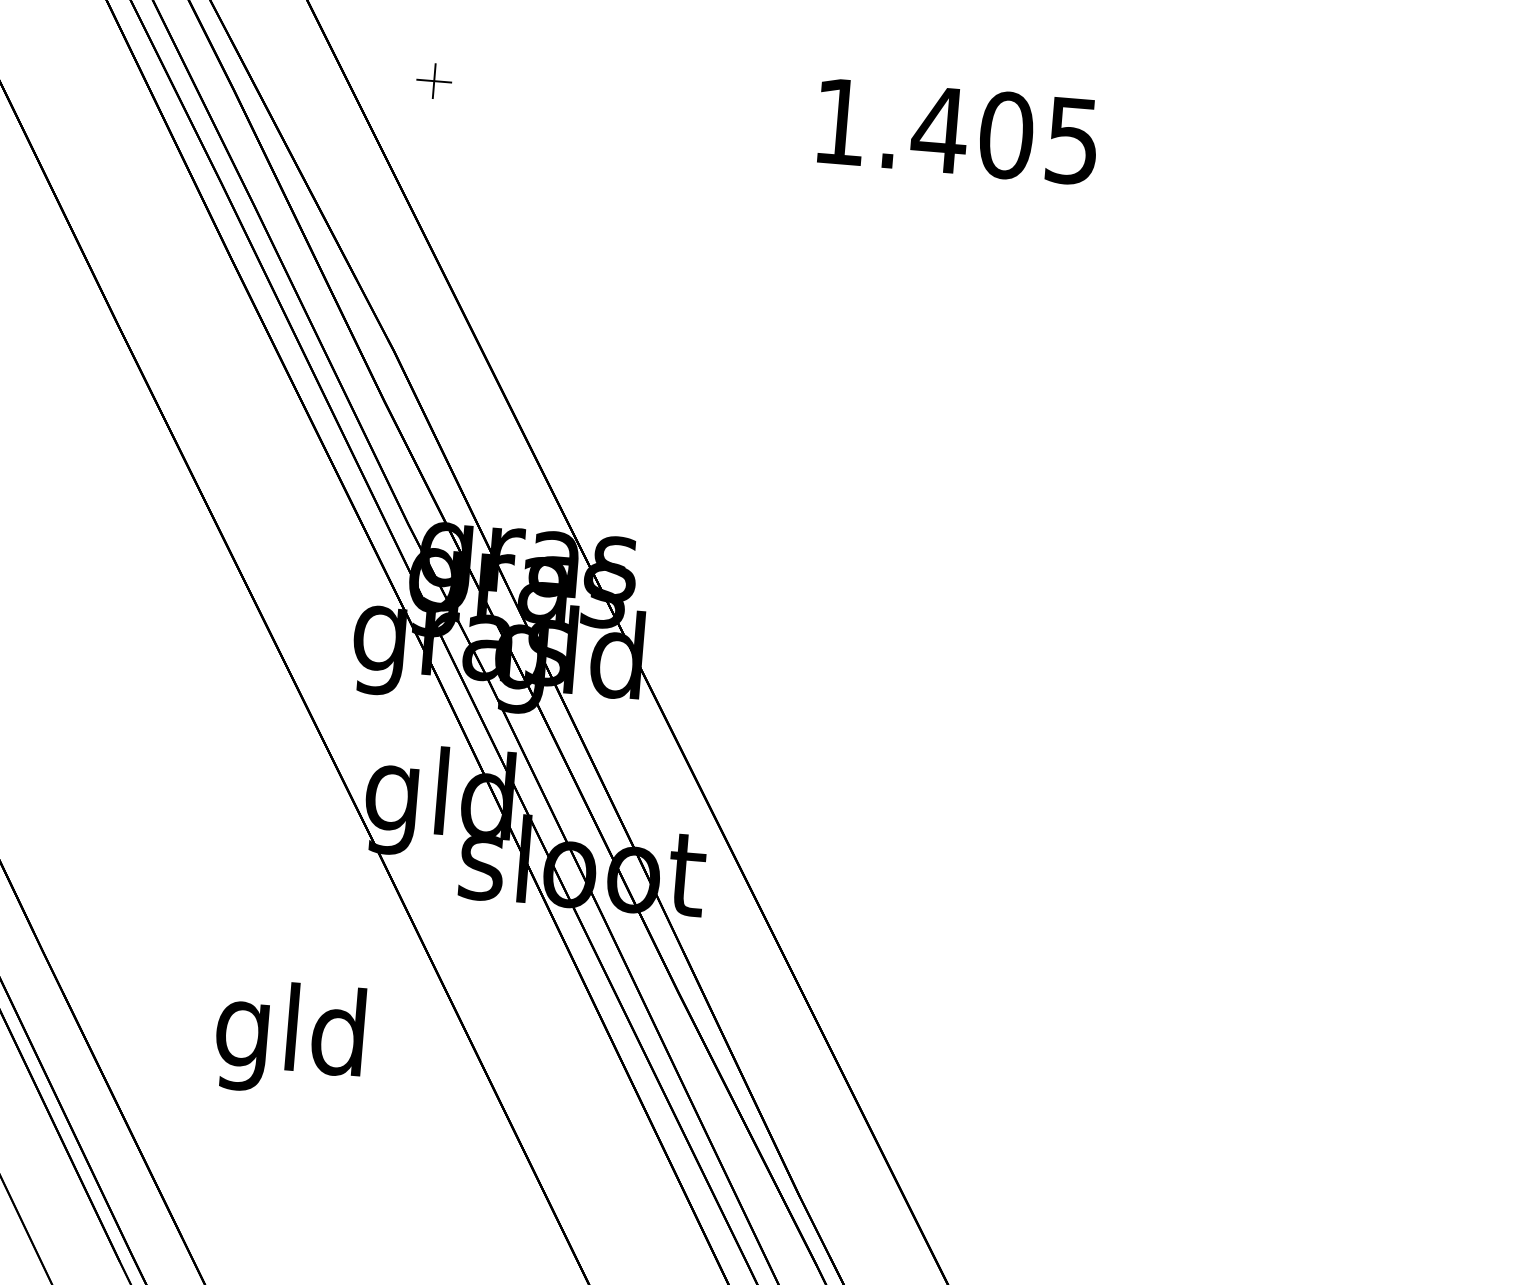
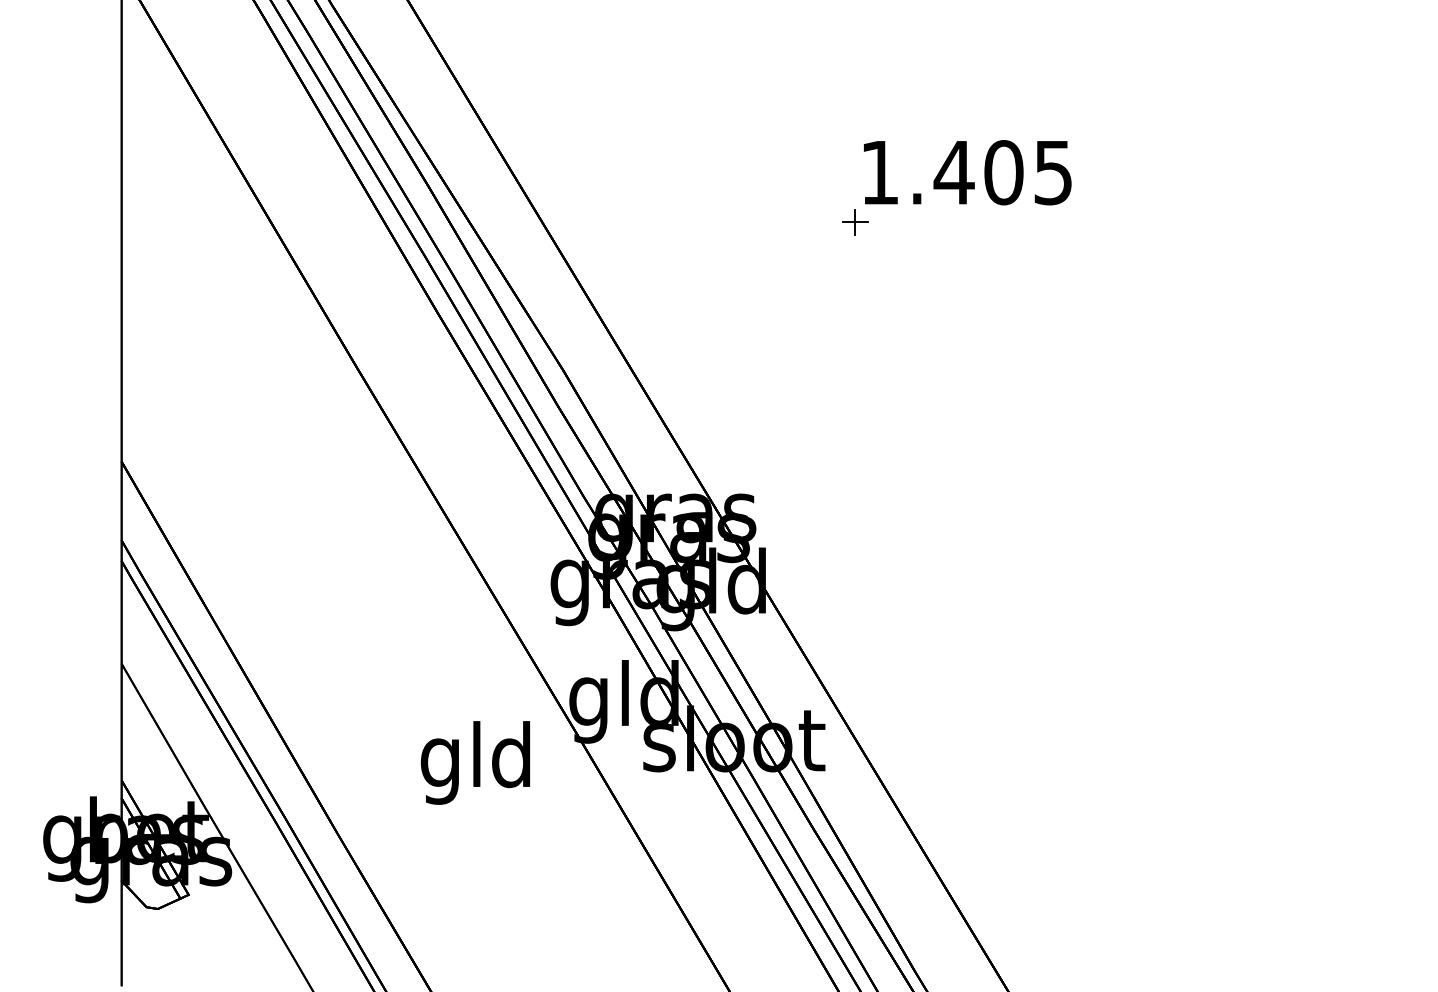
part: (434, 81) -> (855, 222), moved
text: (288, 1037) -> (474, 762), moved

